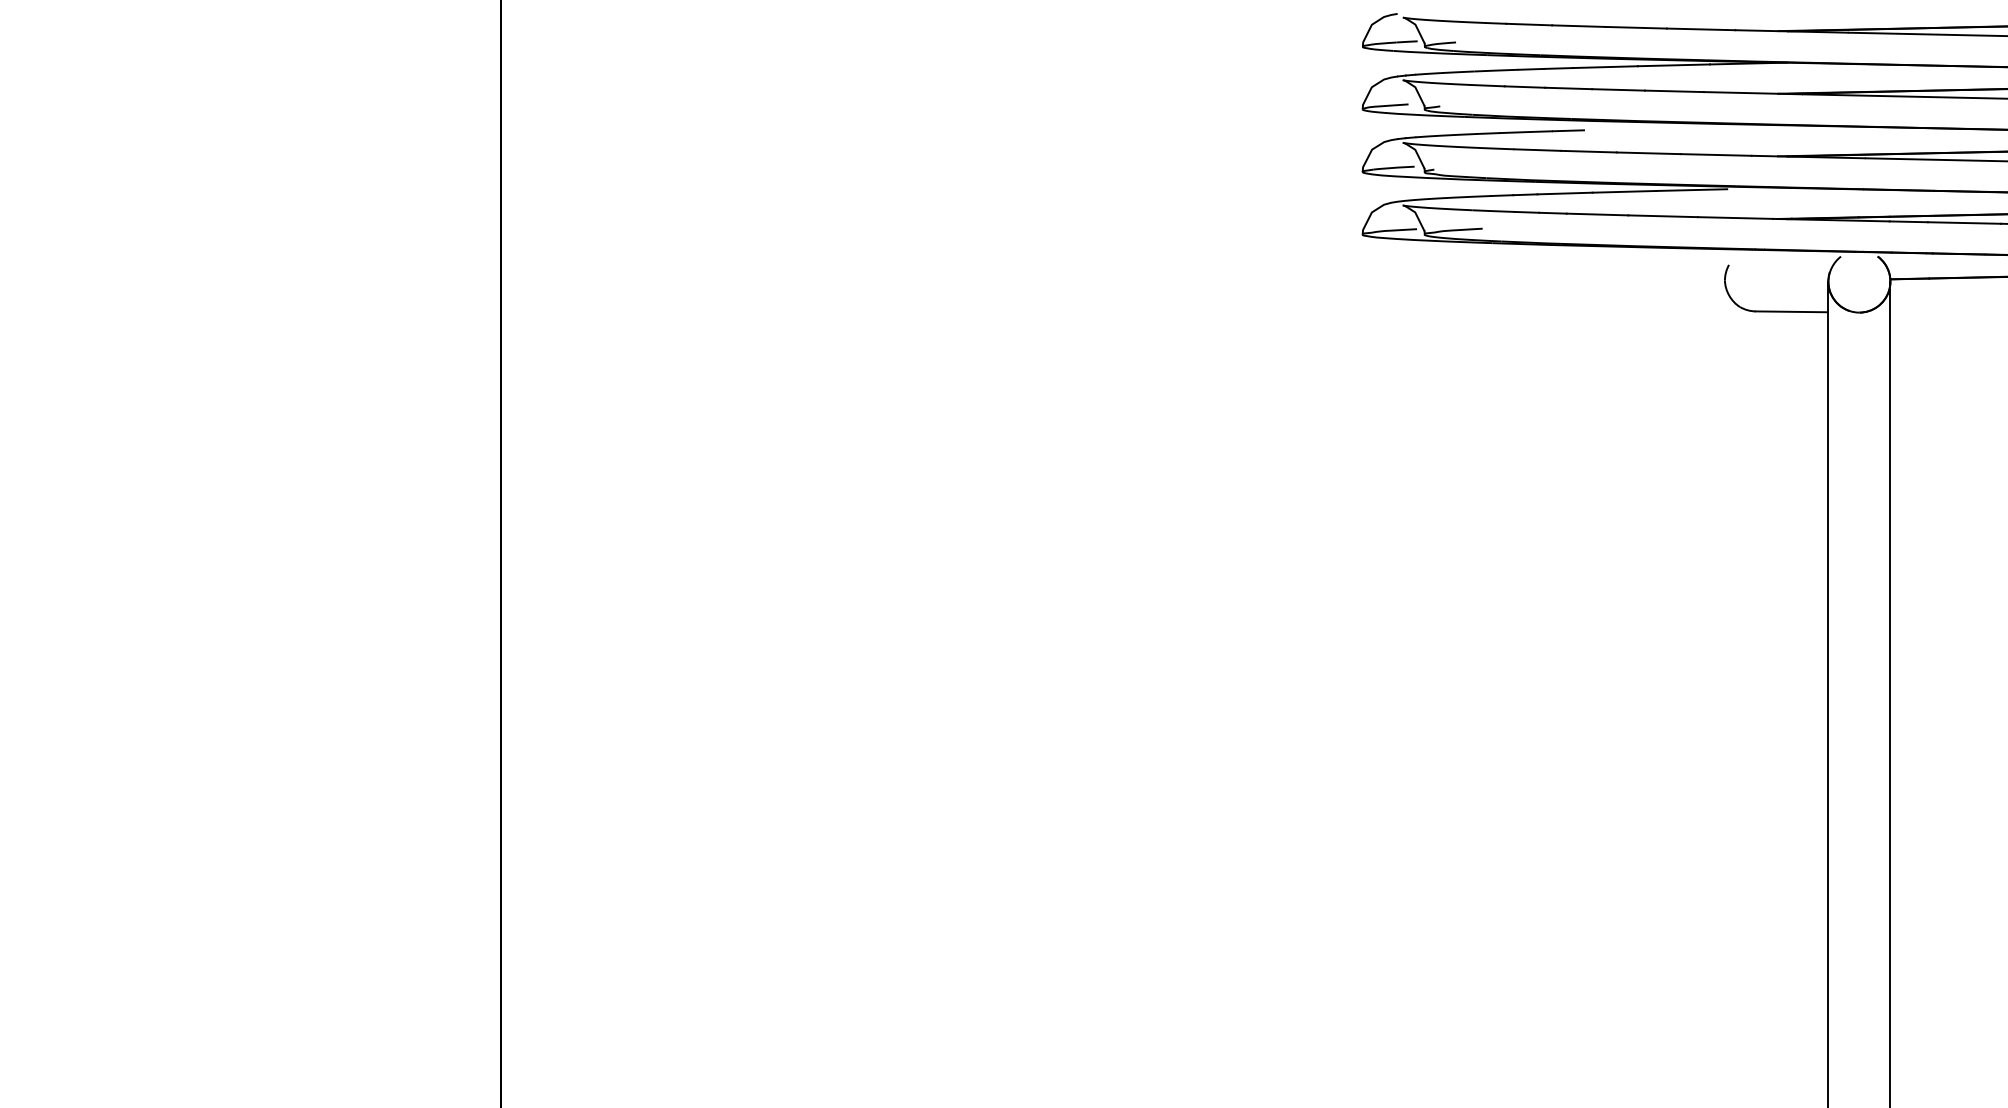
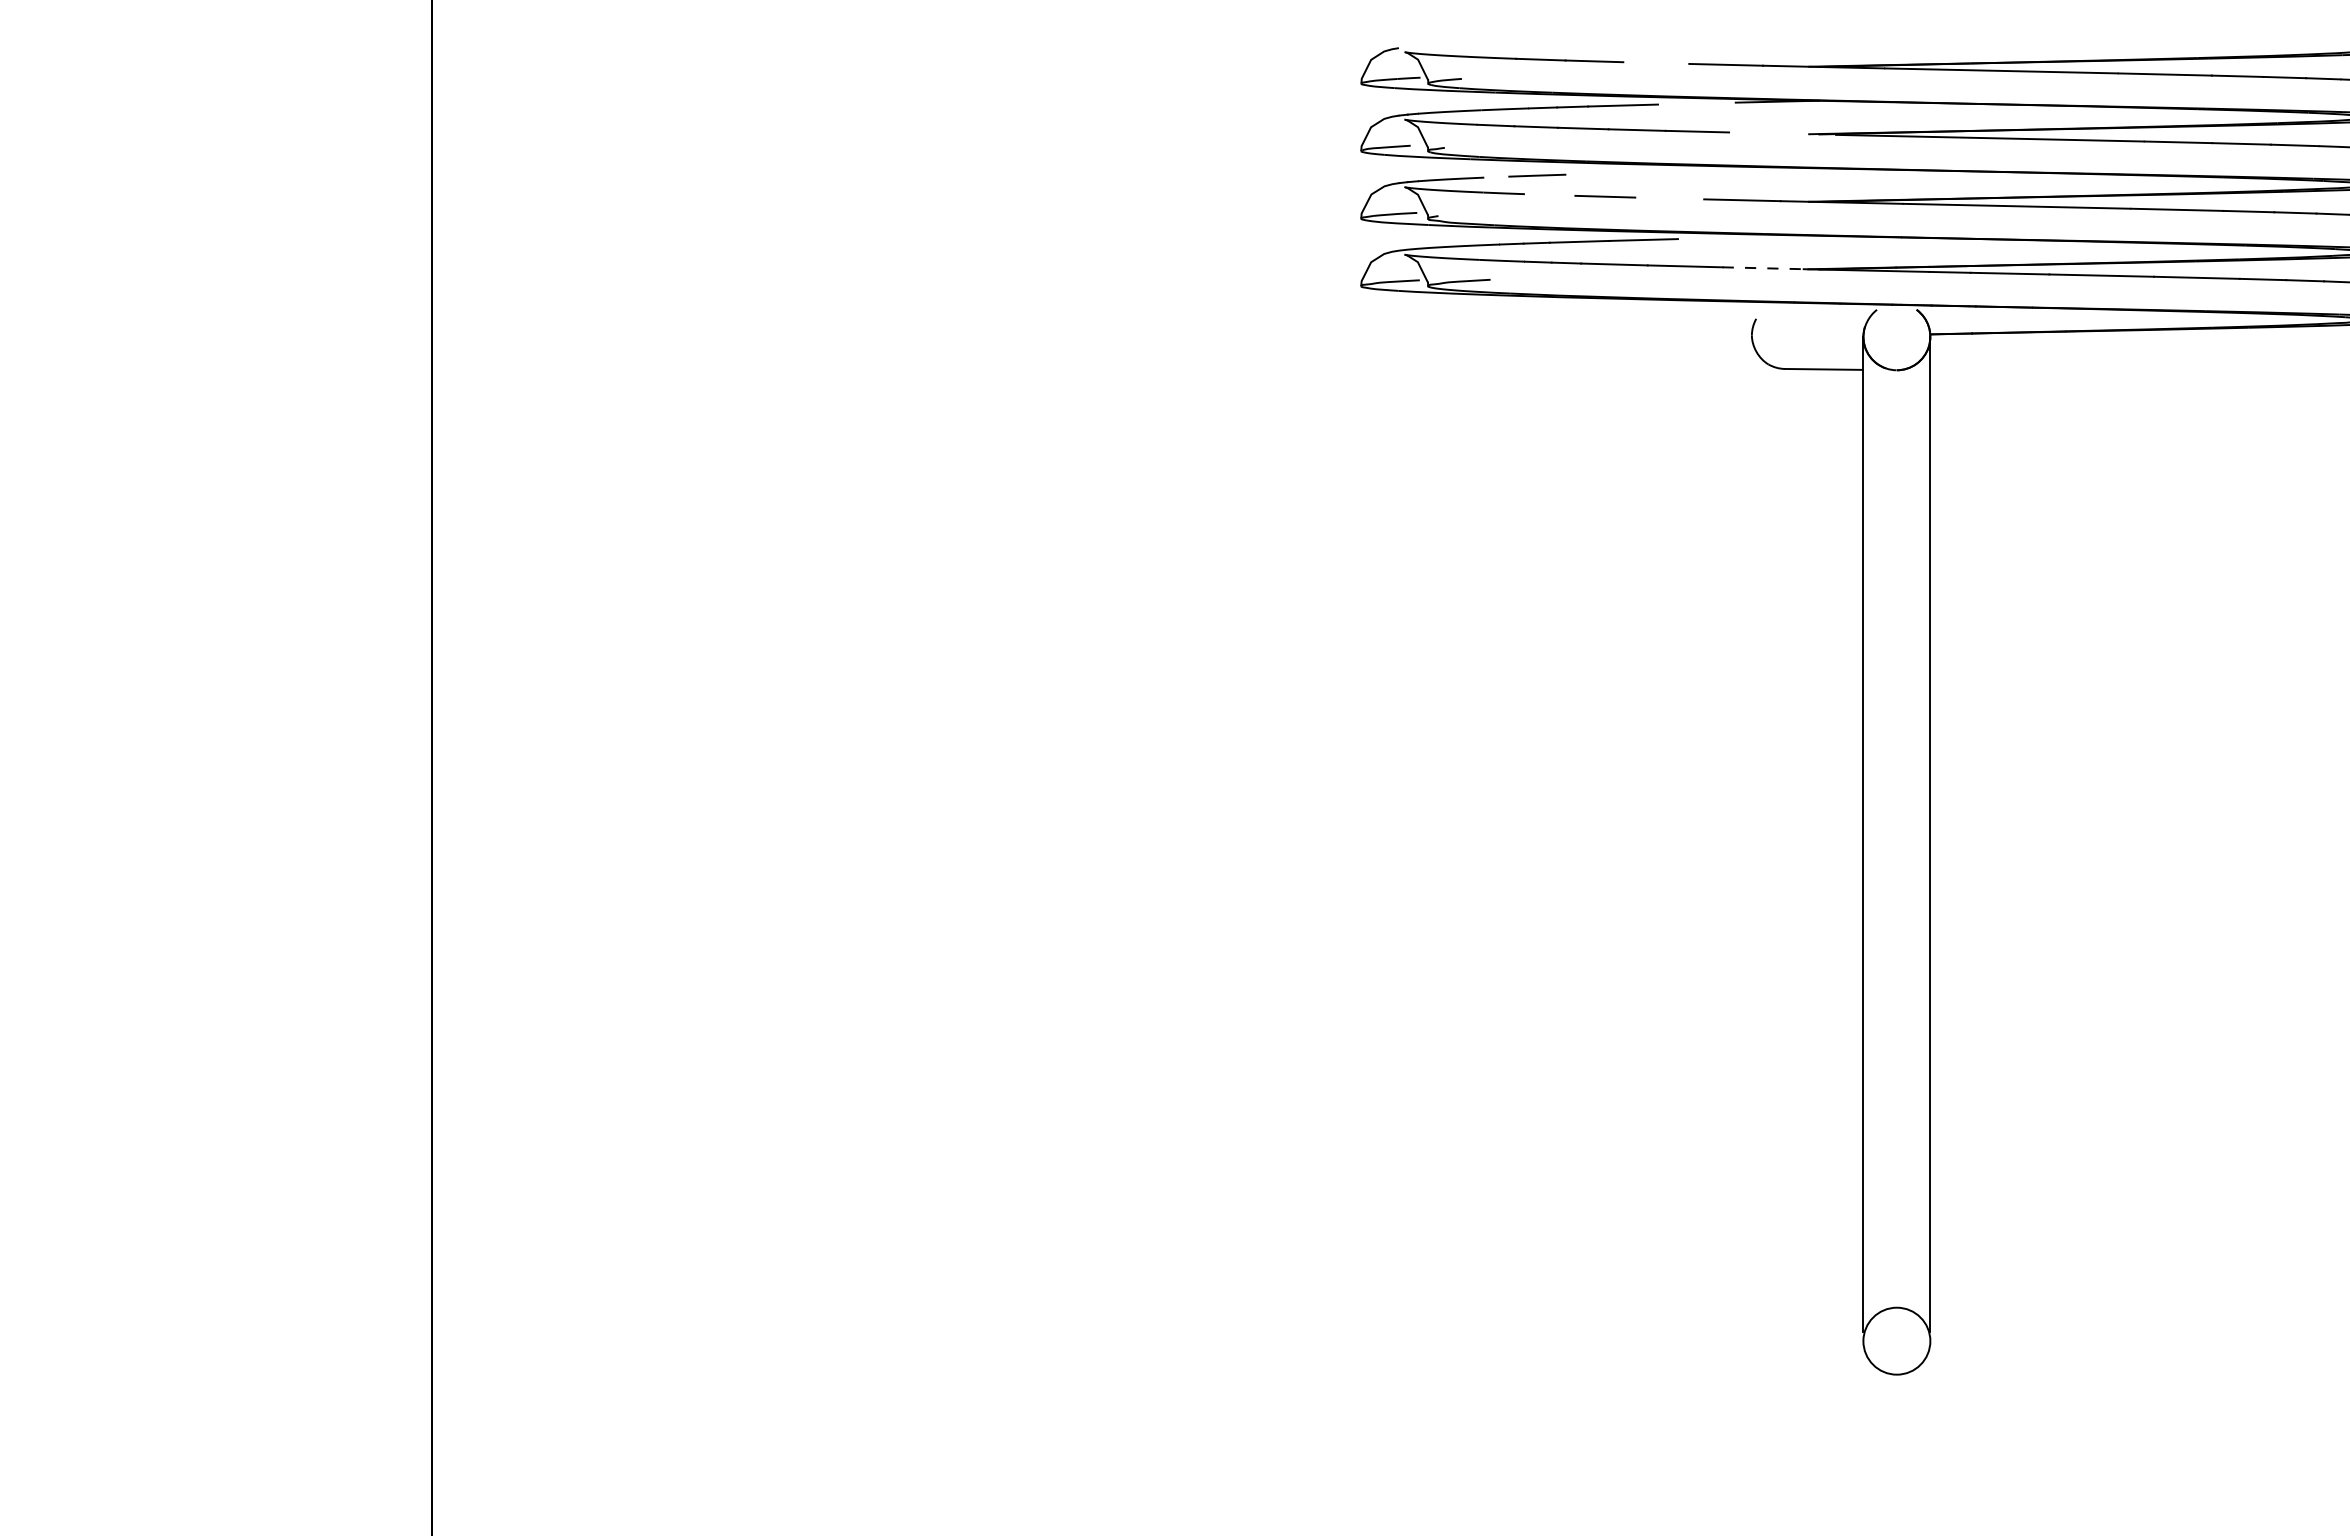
line: (1636, 27) -> (1656, 62), removed
line: (1673, 65) -> (1696, 103), removed
line: (1753, 93) -> (1782, 133), removed
line: (1567, 130) -> (1582, 173), removed
line: (1488, 132) -> (1496, 176), removed
line: (1537, 149) -> (1549, 194), removed
line: (1648, 153) -> (1669, 198), removed
line: (1691, 190) -> (1715, 238), removed
line: (1735, 218) -> (1763, 268), solid -> dashed

